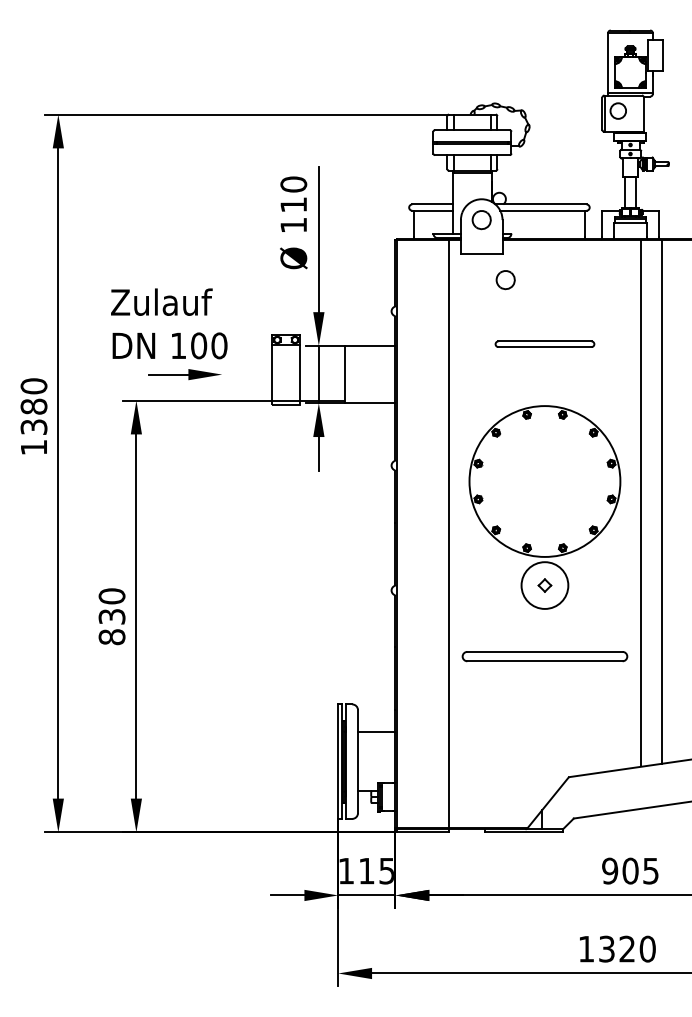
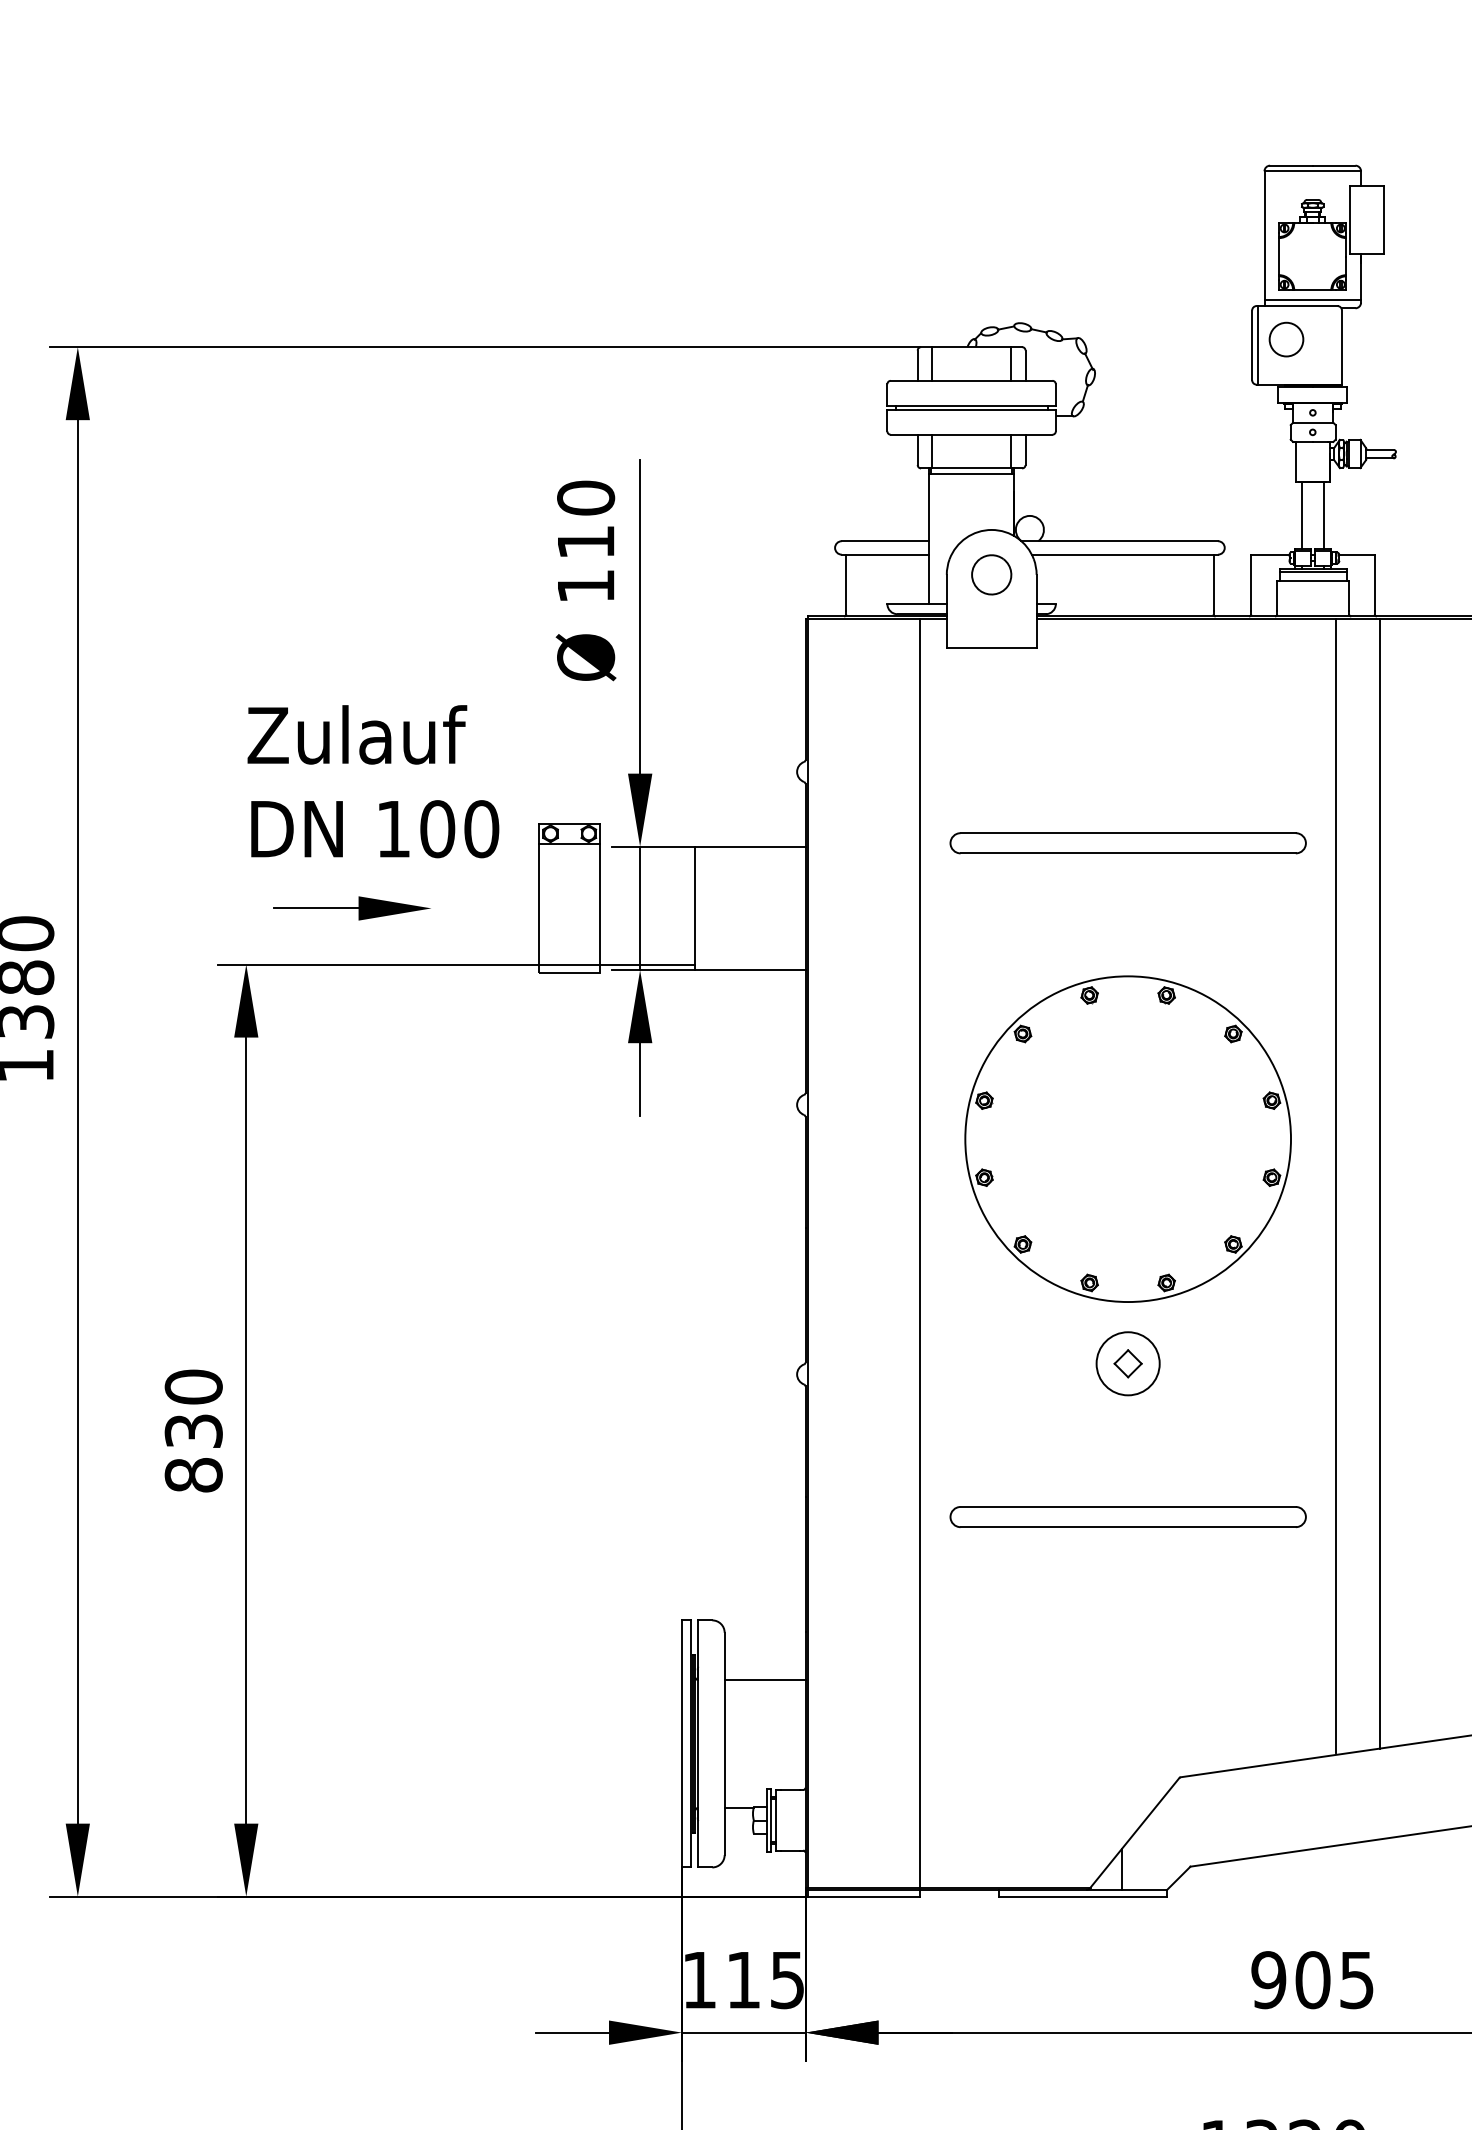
part: (505, 280) -> (1043, 705), removed
text: (169, 323) -> (373, 780), moved
part: (544, 343) -> (1127, 841), size x1.67
circle: (544, 585) -> (1127, 1363), size x0.62

